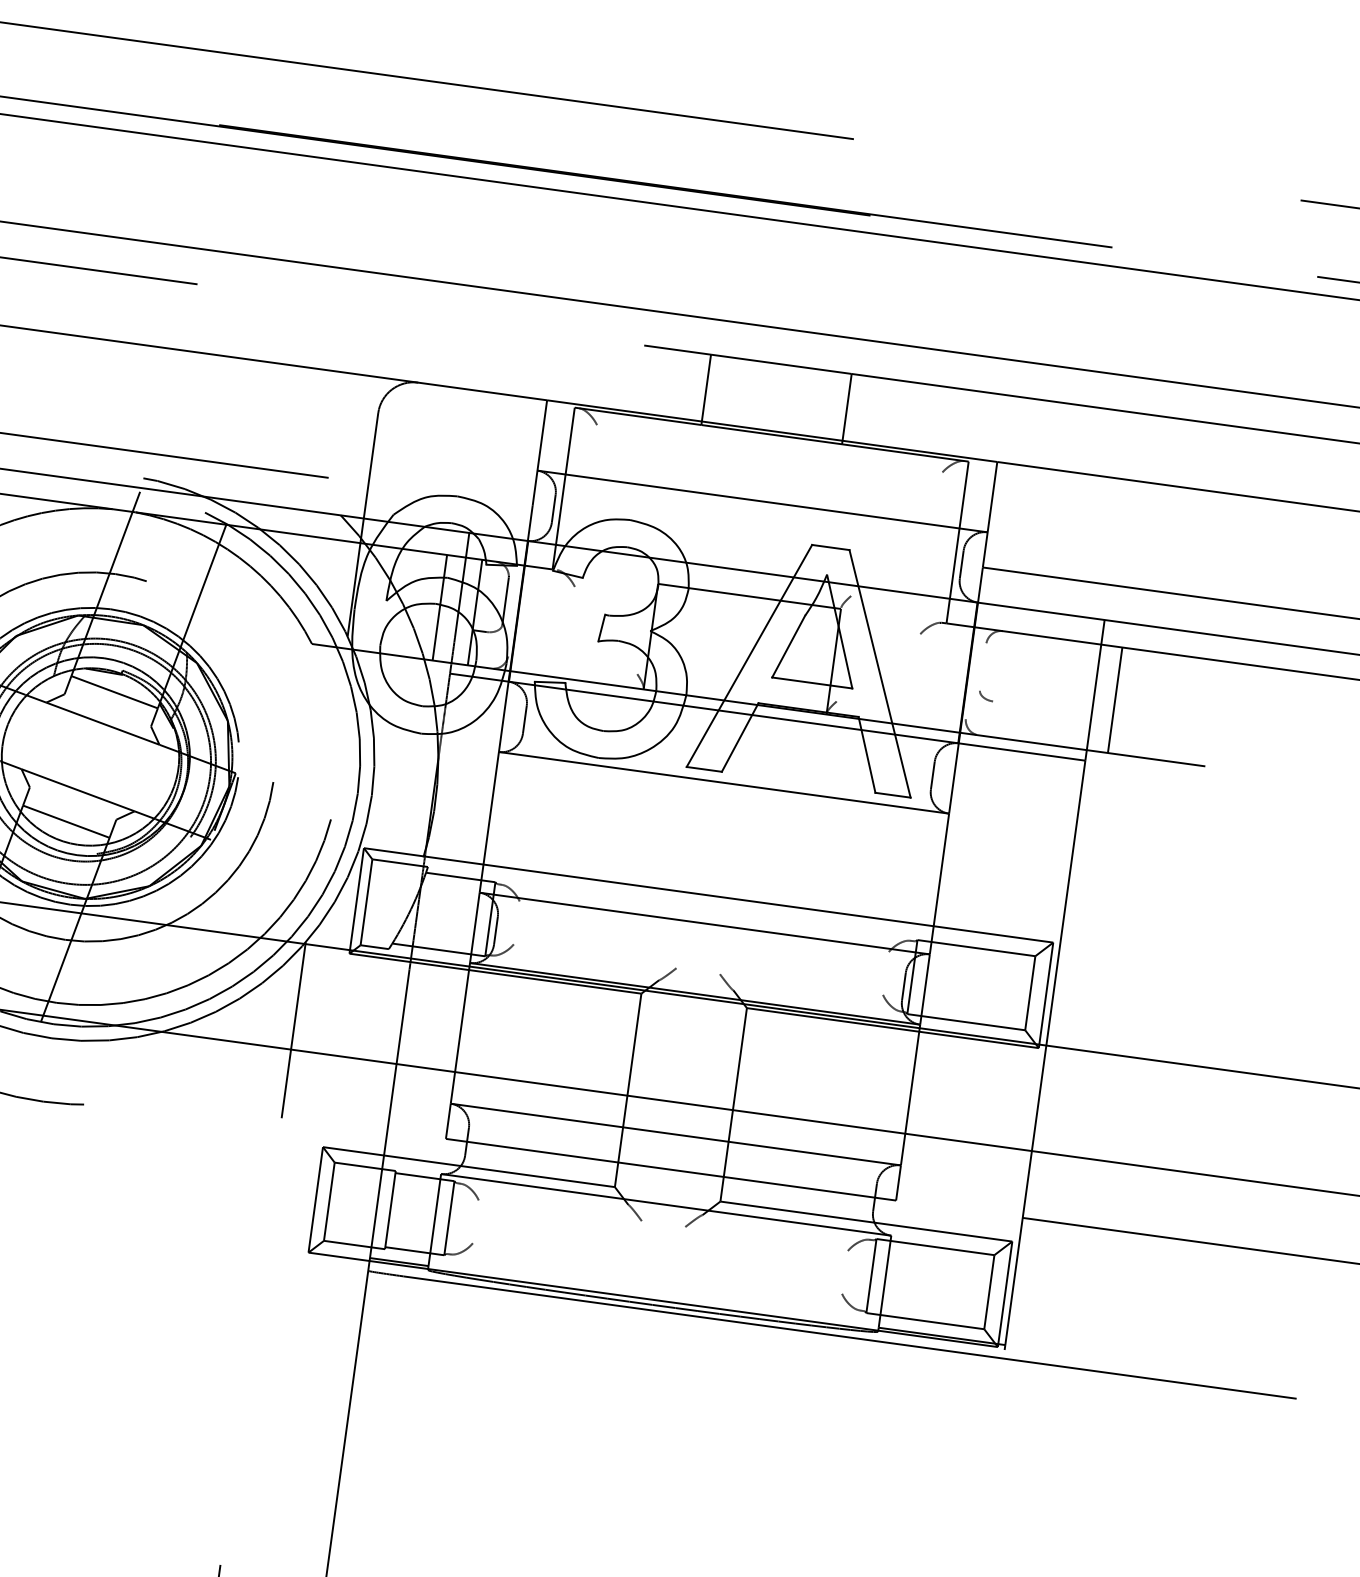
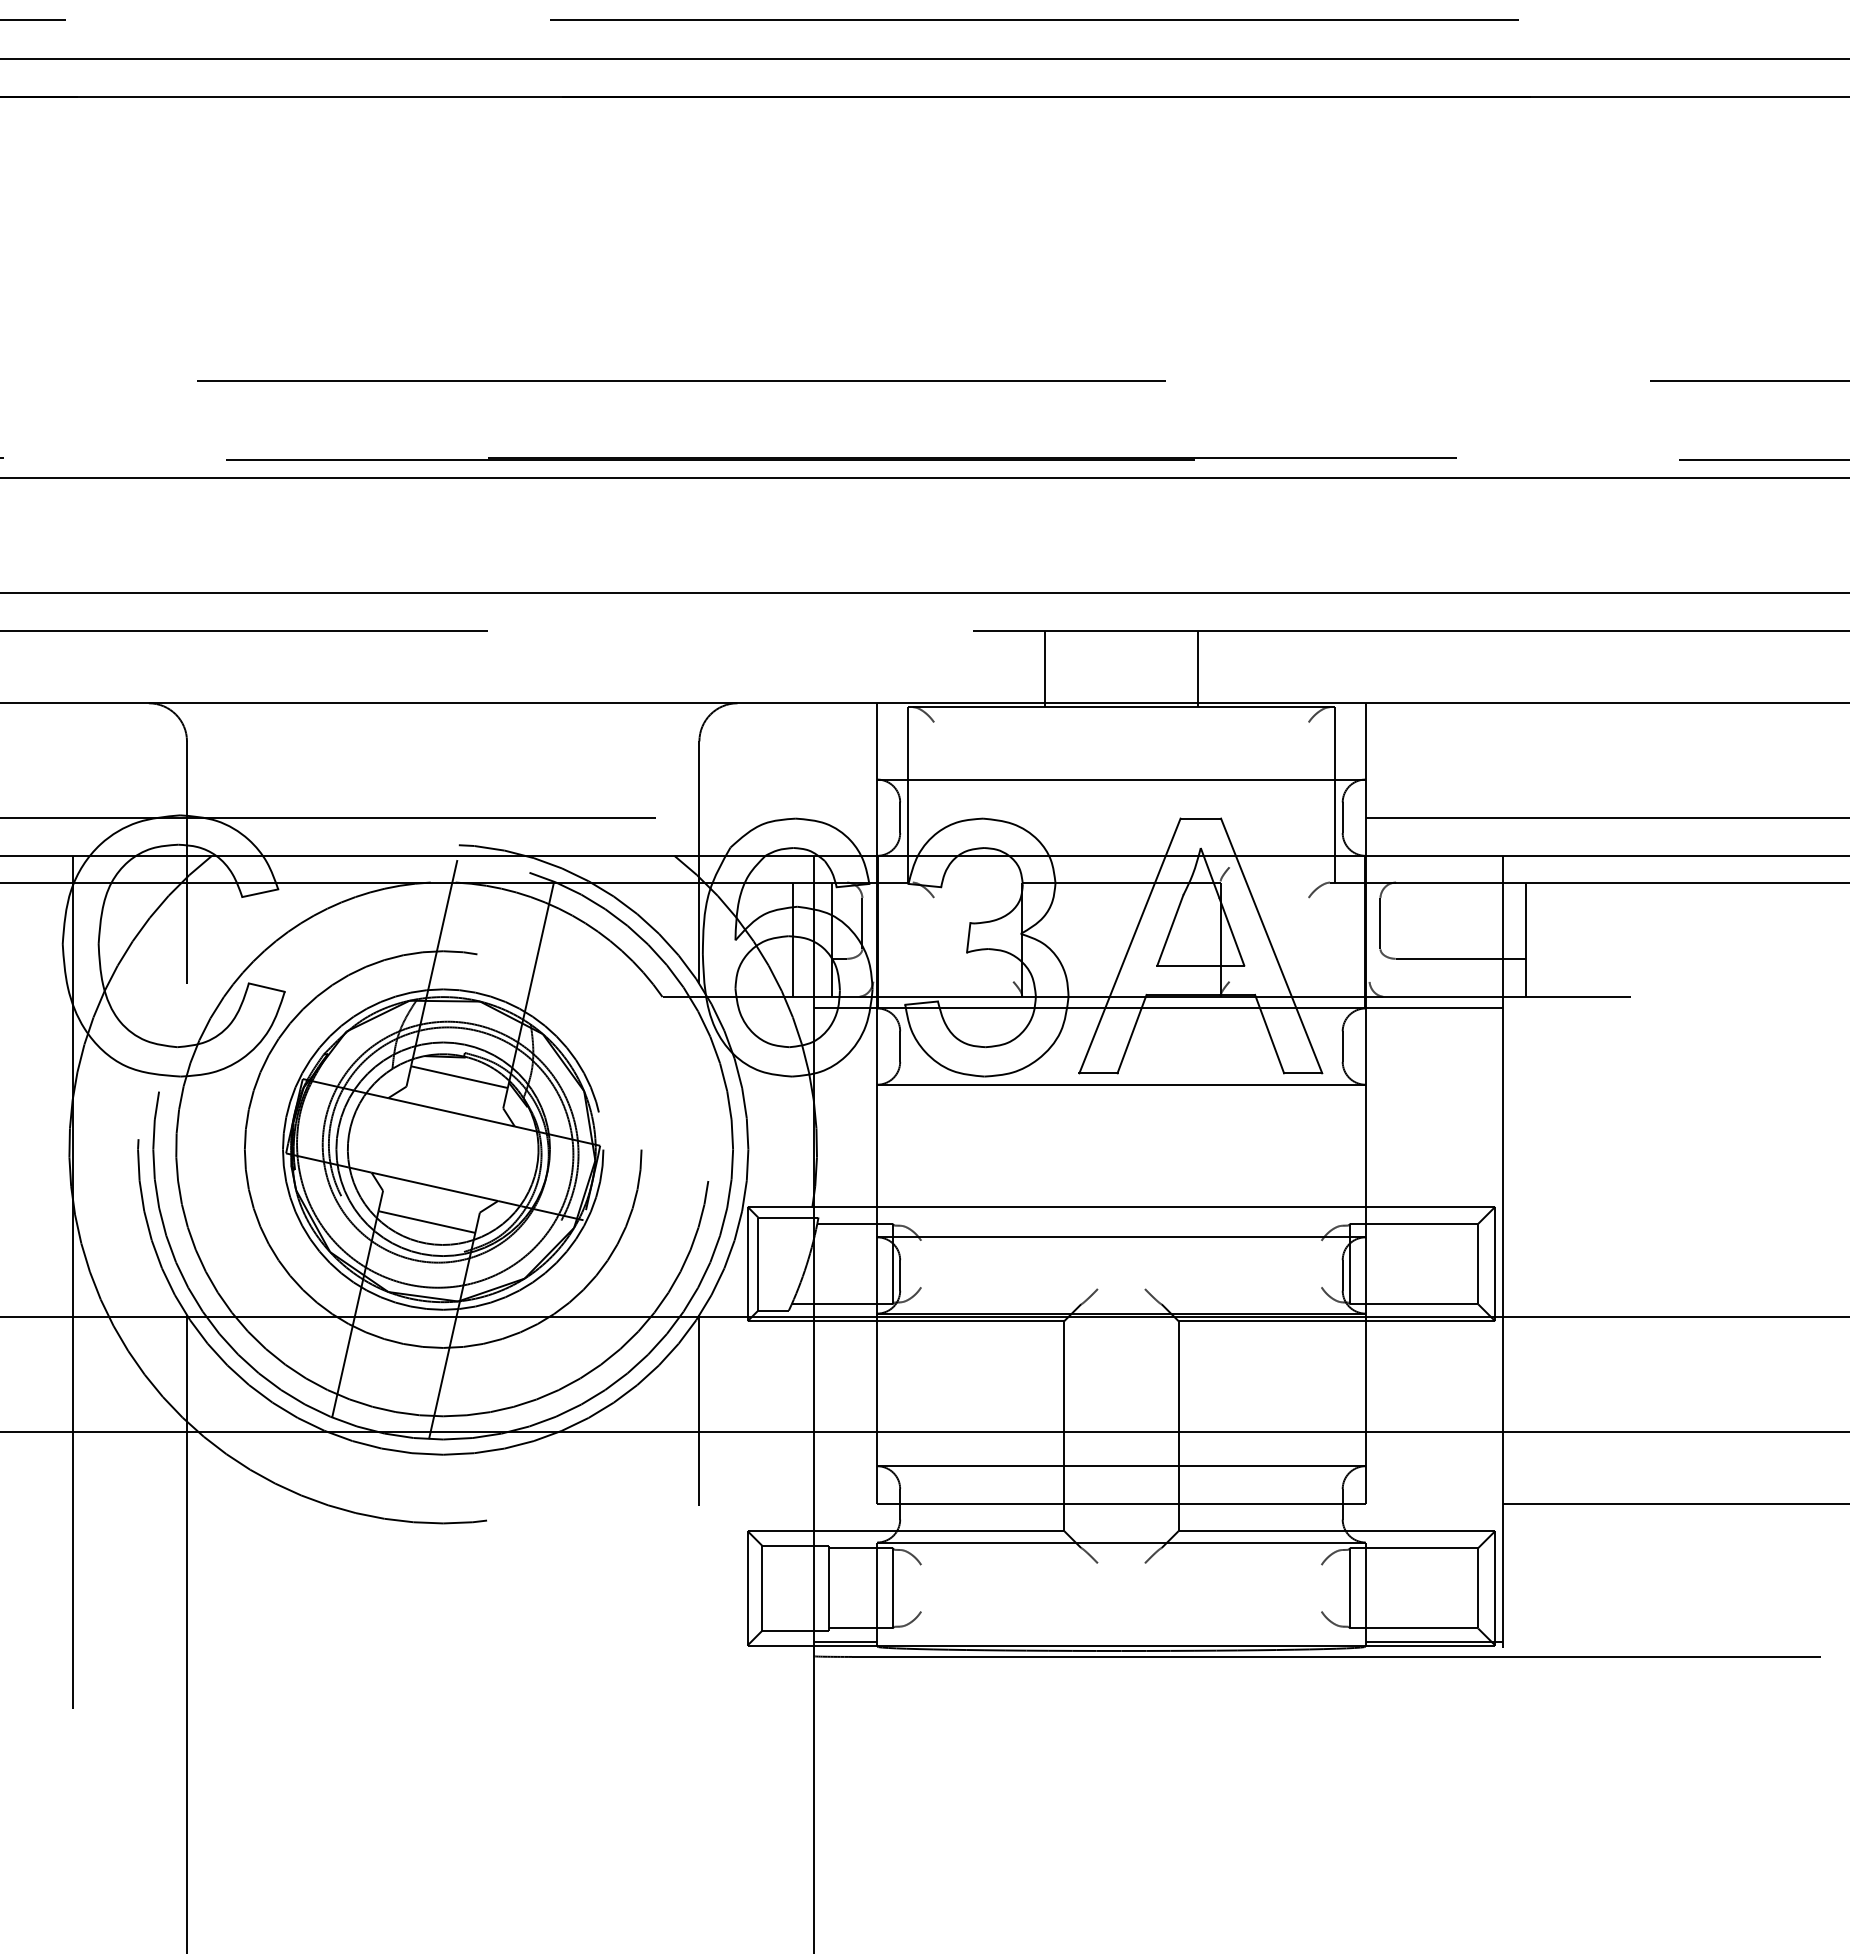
line: (983, 666) -> (1380, 923), added
line: (1052, 709) -> (1460, 958), added

